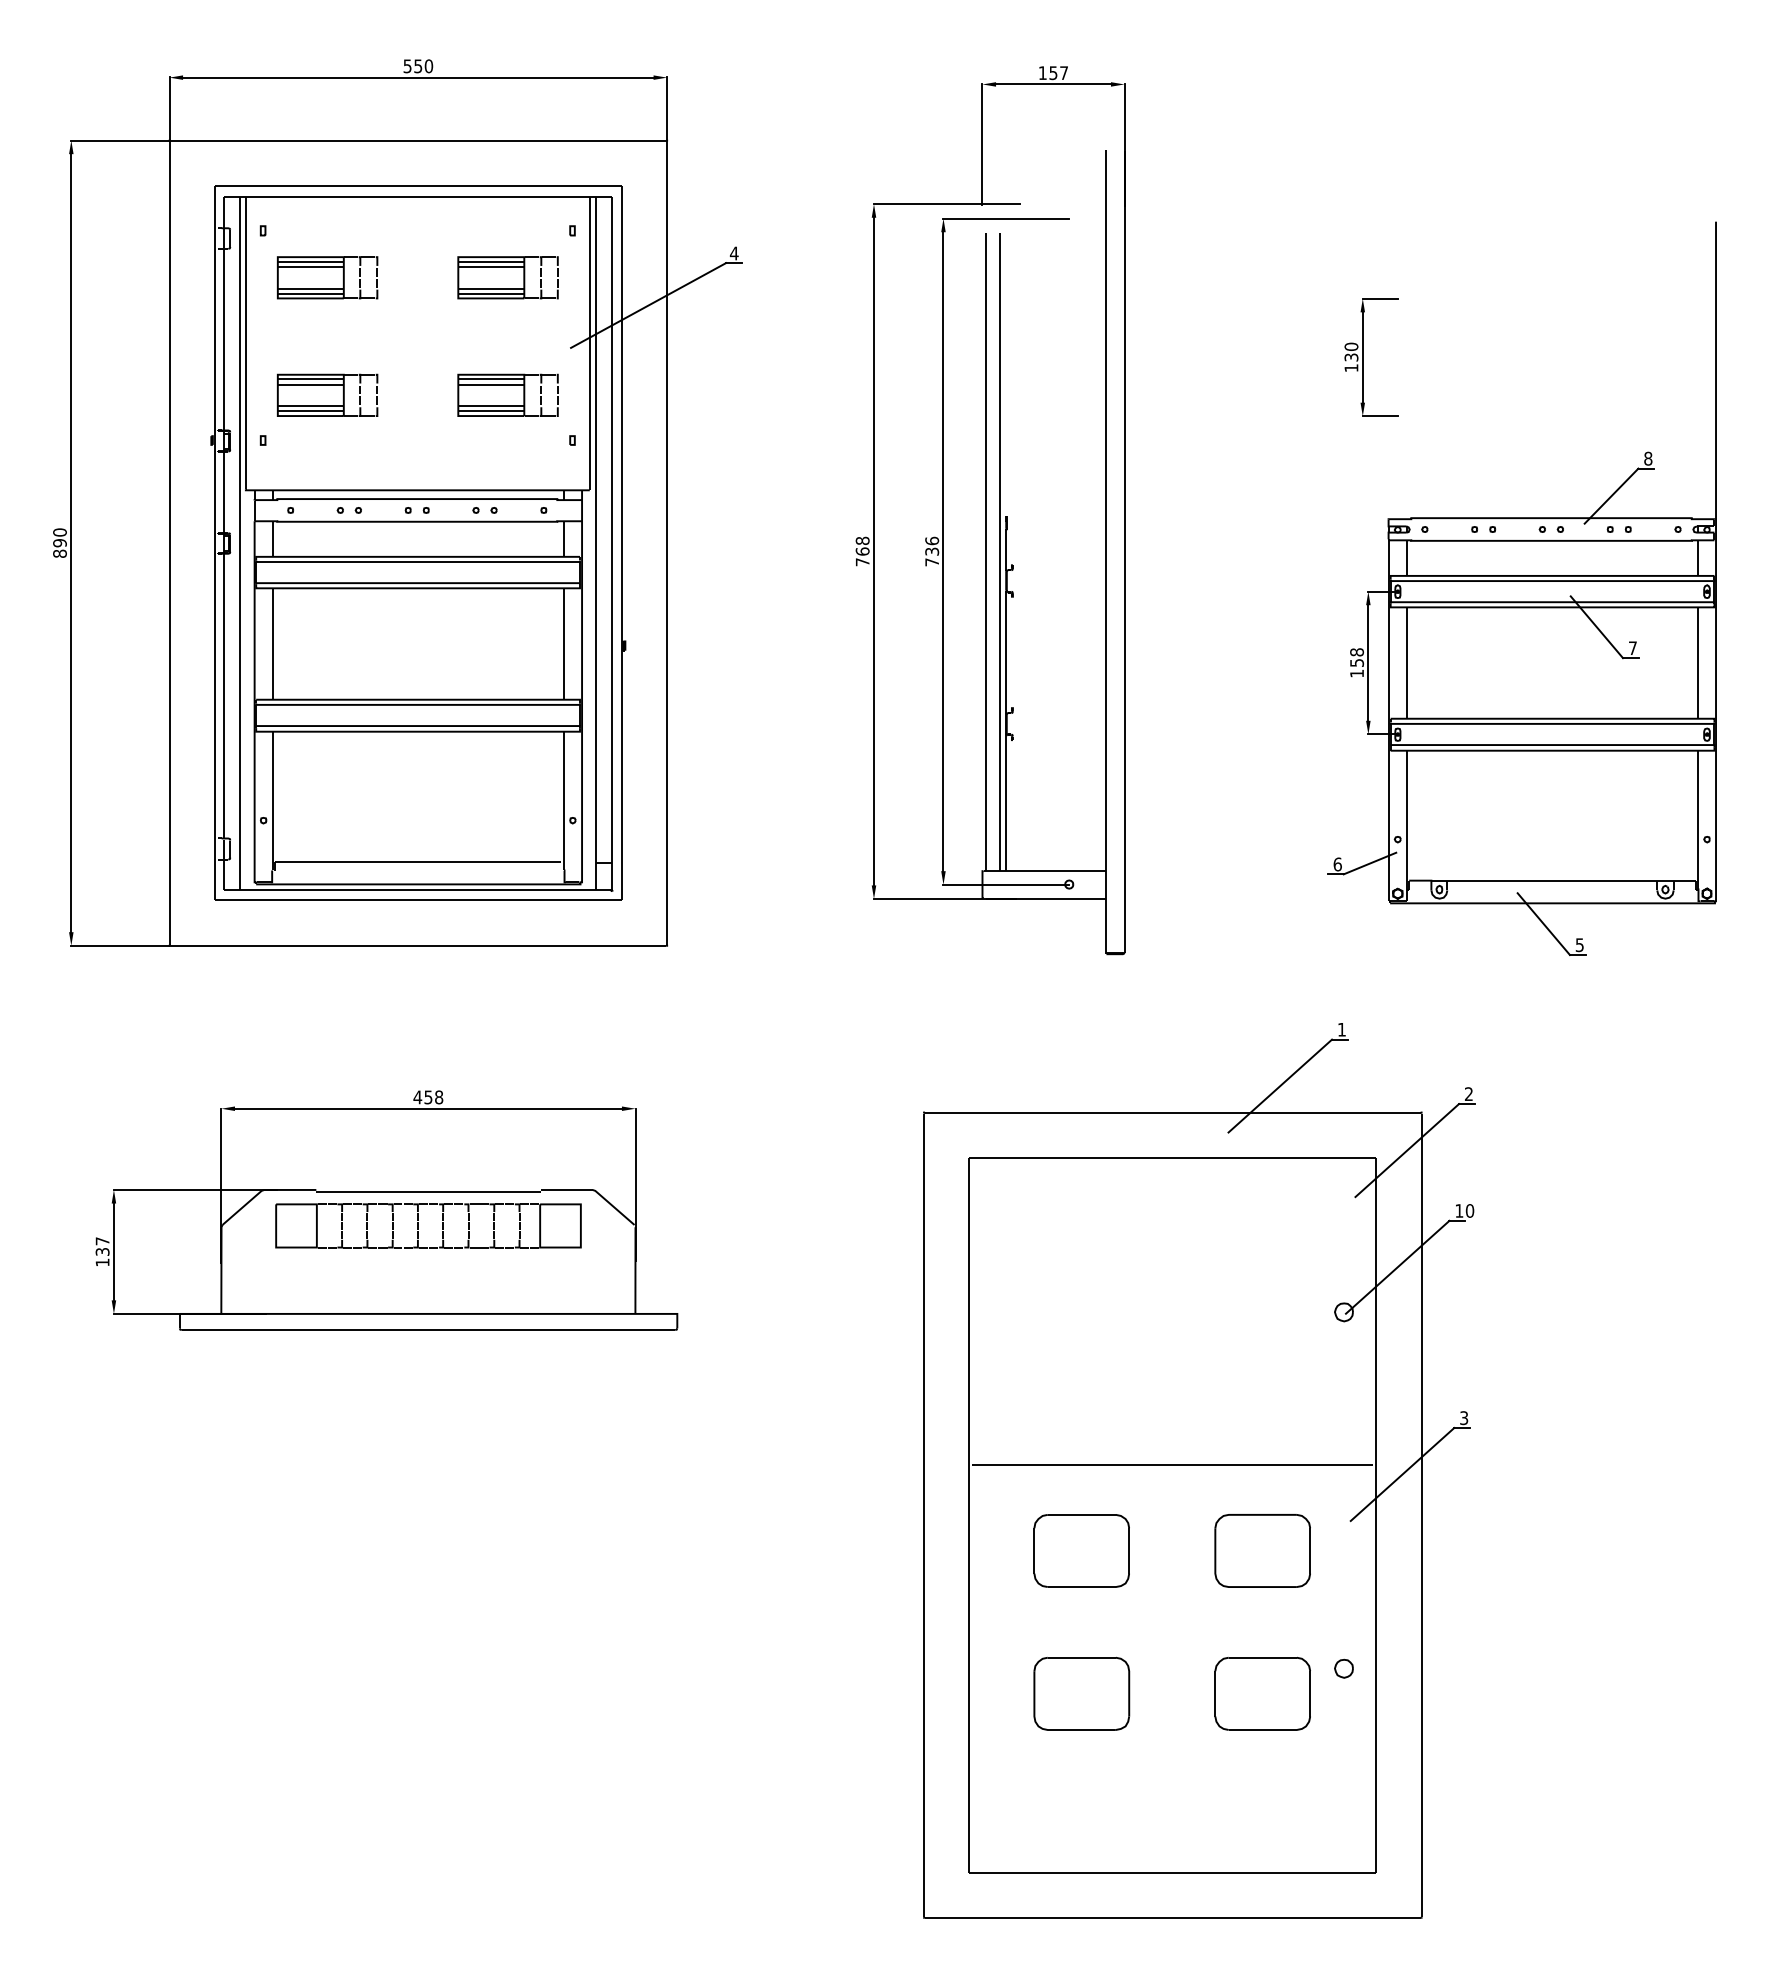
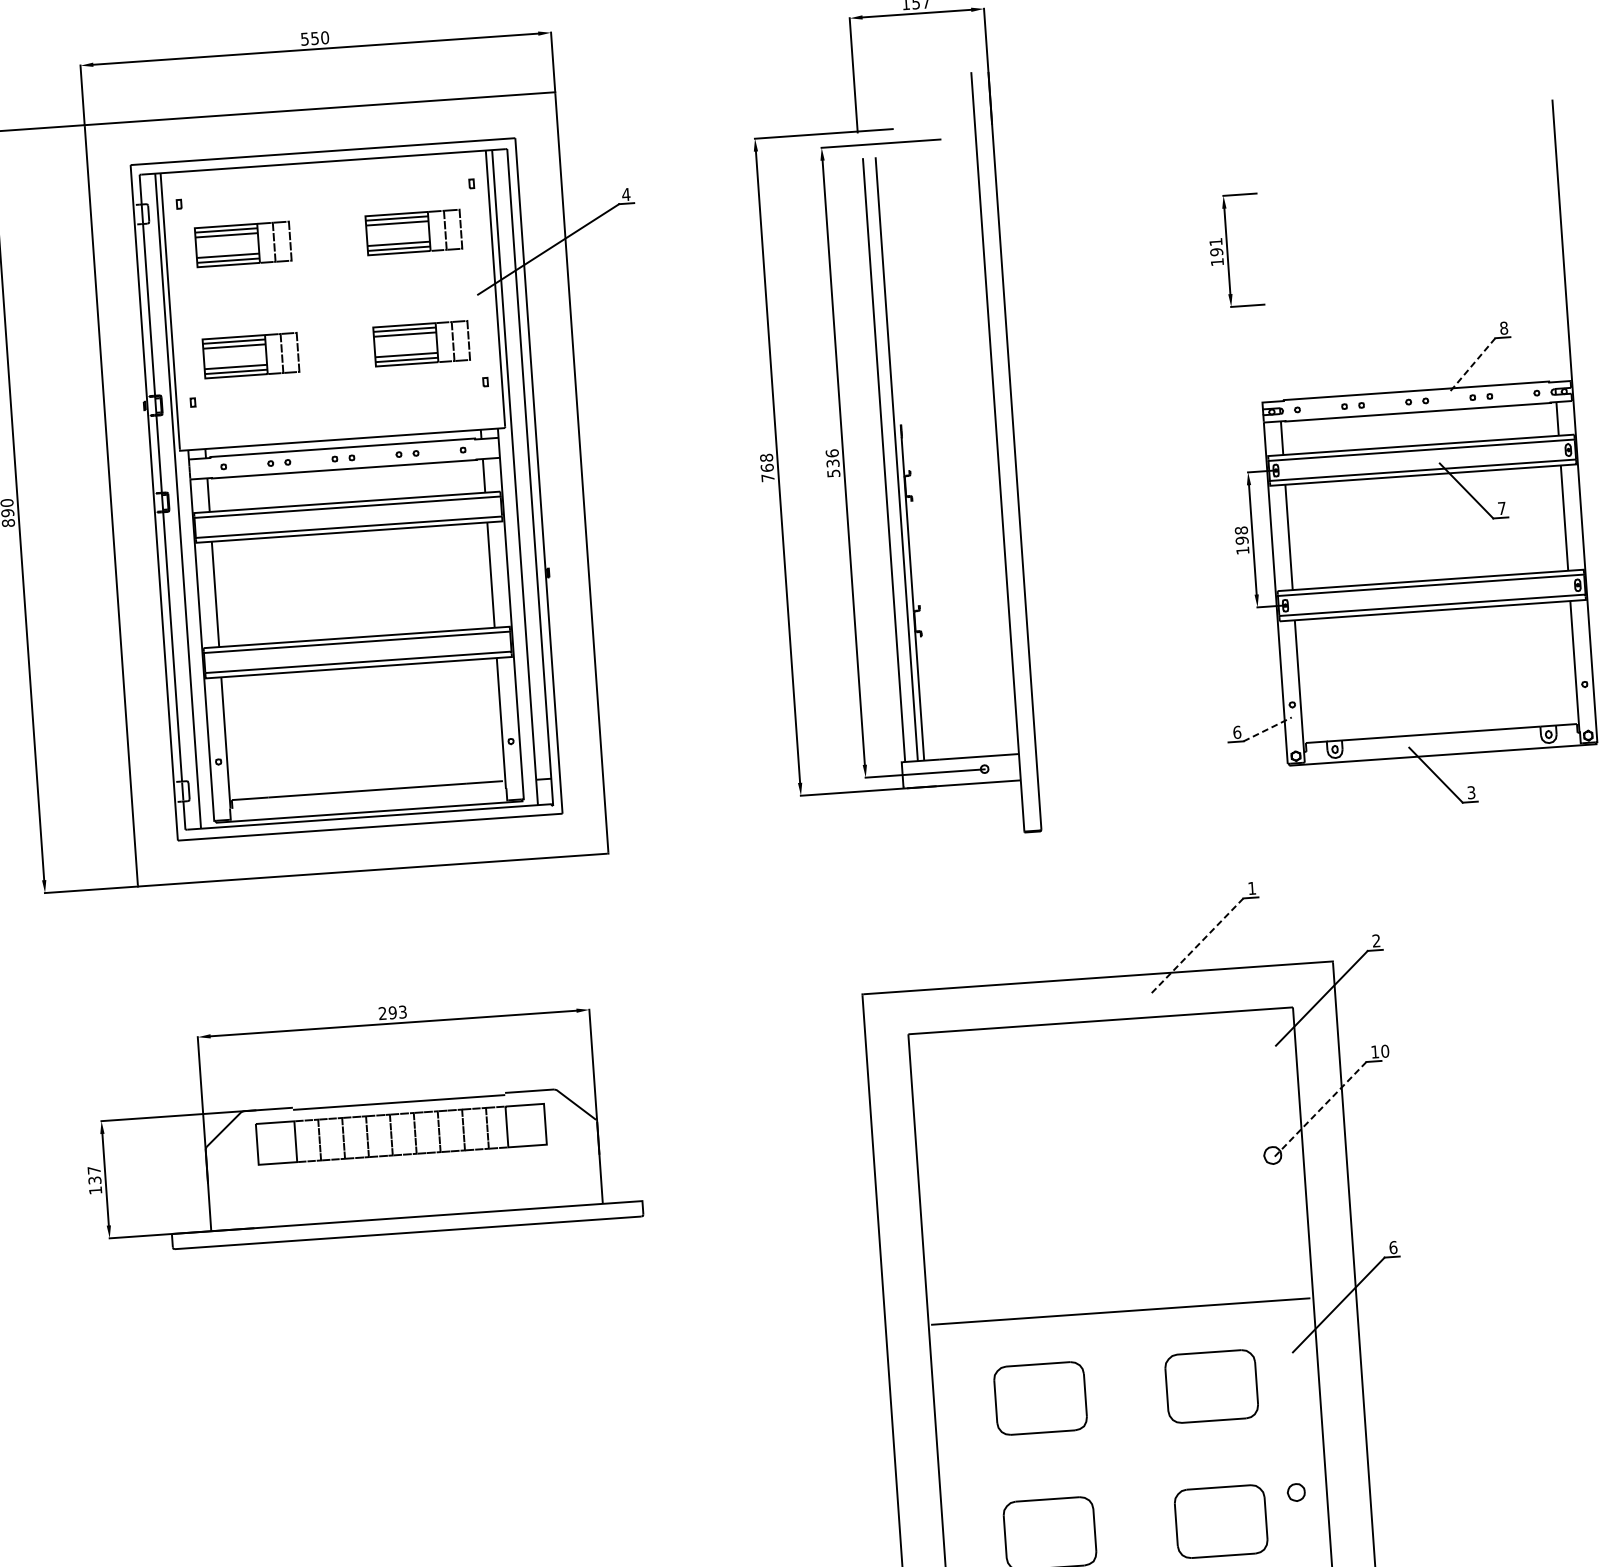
text: (1351, 351) -> (1216, 246), 130 -> 191
line: (1611, 496) -> (1471, 366), solid -> dashed
text: (932, 562) -> (834, 473), 736 -> 536
text: (1356, 662) -> (1241, 540), 158 -> 198
line: (1370, 863) -> (1268, 729), solid -> dashed
text: (1579, 944) -> (1471, 792), 5 -> 3
line: (1280, 1086) -> (1197, 946), solid -> dashed
text: (428, 1097) -> (392, 1012), 458 -> 293
line: (1397, 1267) -> (1320, 1109), solid -> dashed
text: (1464, 1418) -> (1393, 1247), 3 -> 6

